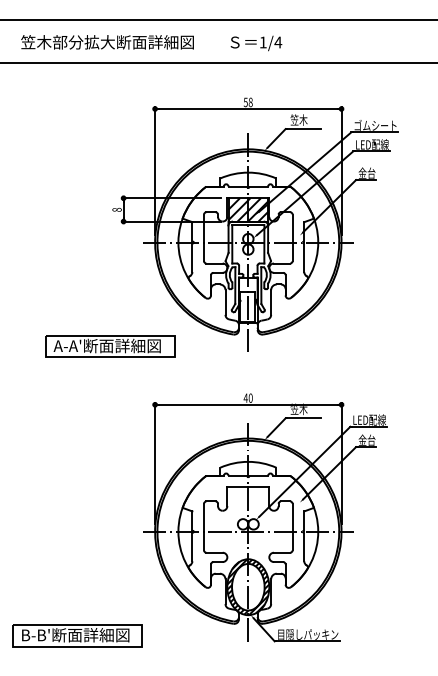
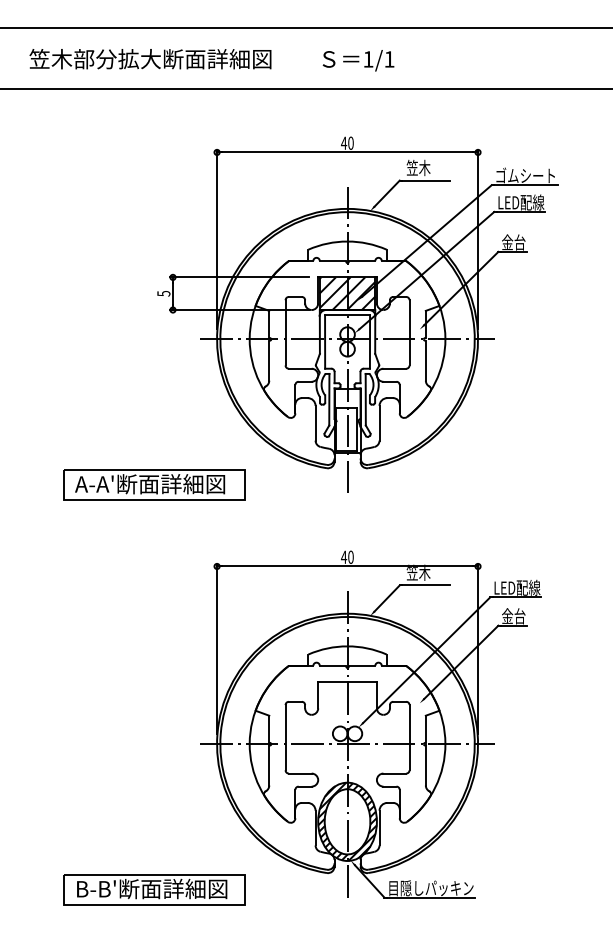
text: (278, 42) -> (389, 59), 1/4 -> 1/1
text: (247, 102) -> (346, 143), 58 -> 40
text: (116, 209) -> (163, 293), 8 -> 5
part: (77, 635) -> (154, 889), moved

